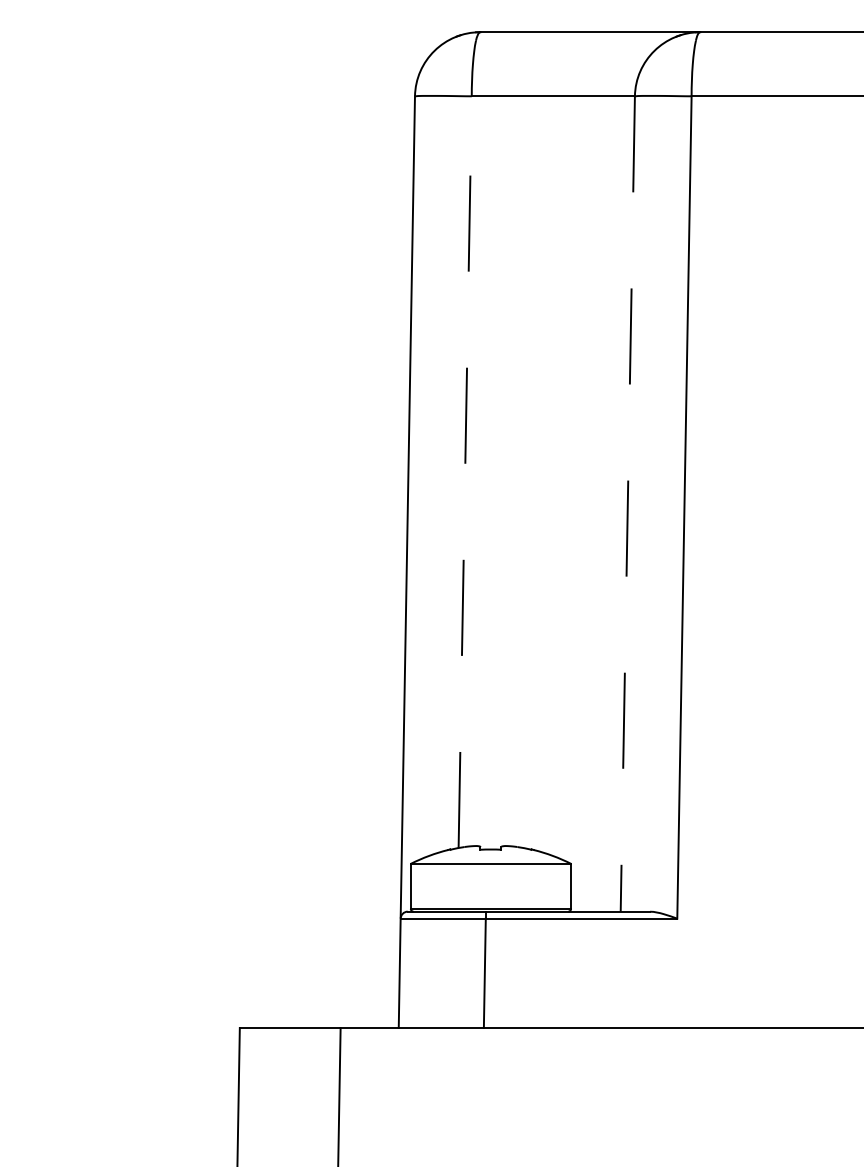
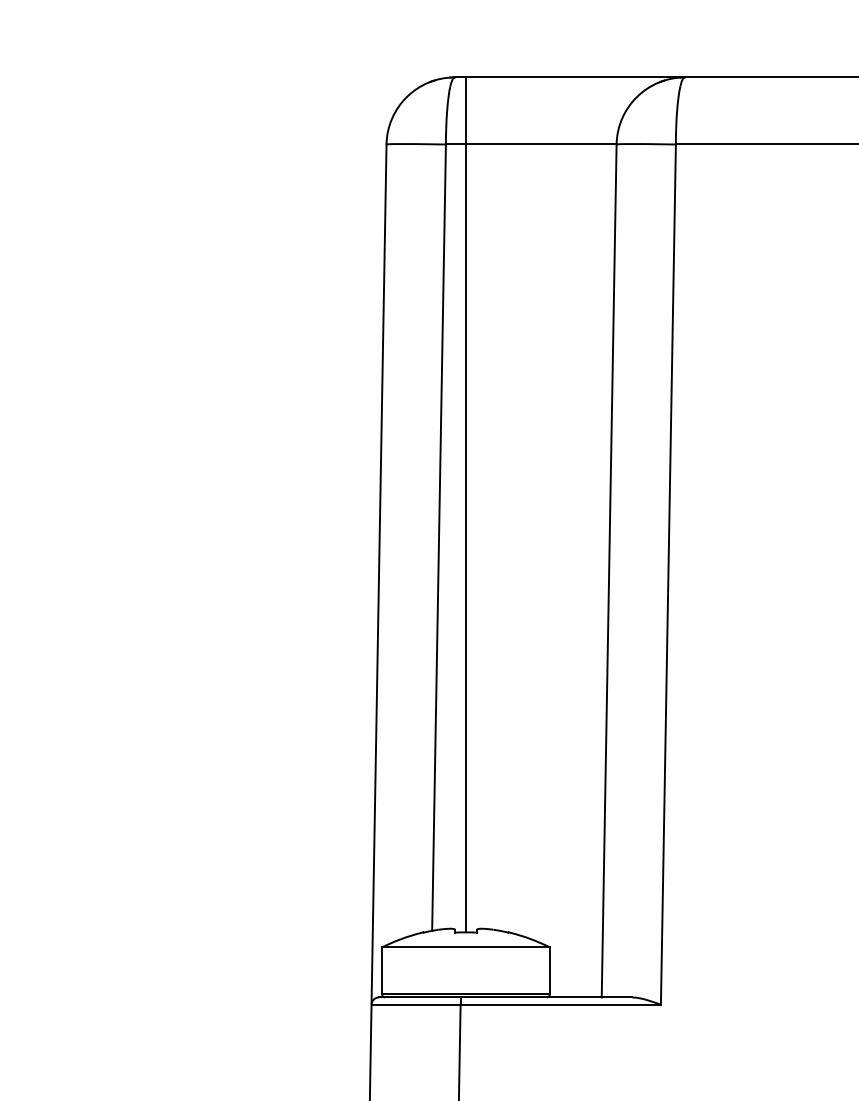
line: (490, 440) -> (465, 504), added
line: (465, 472) -> (439, 537), dashed -> solid
line: (627, 504) -> (608, 571), dashed -> solid

